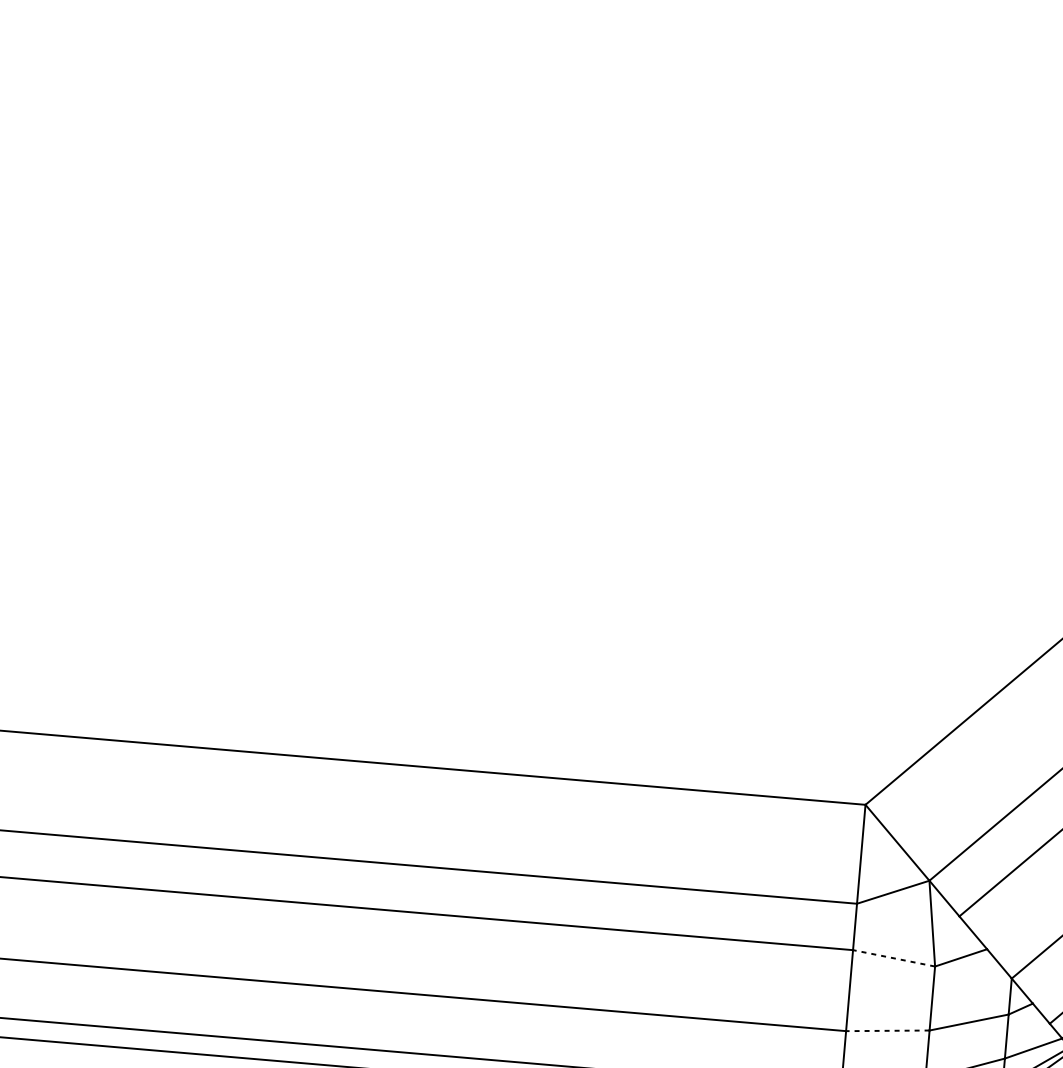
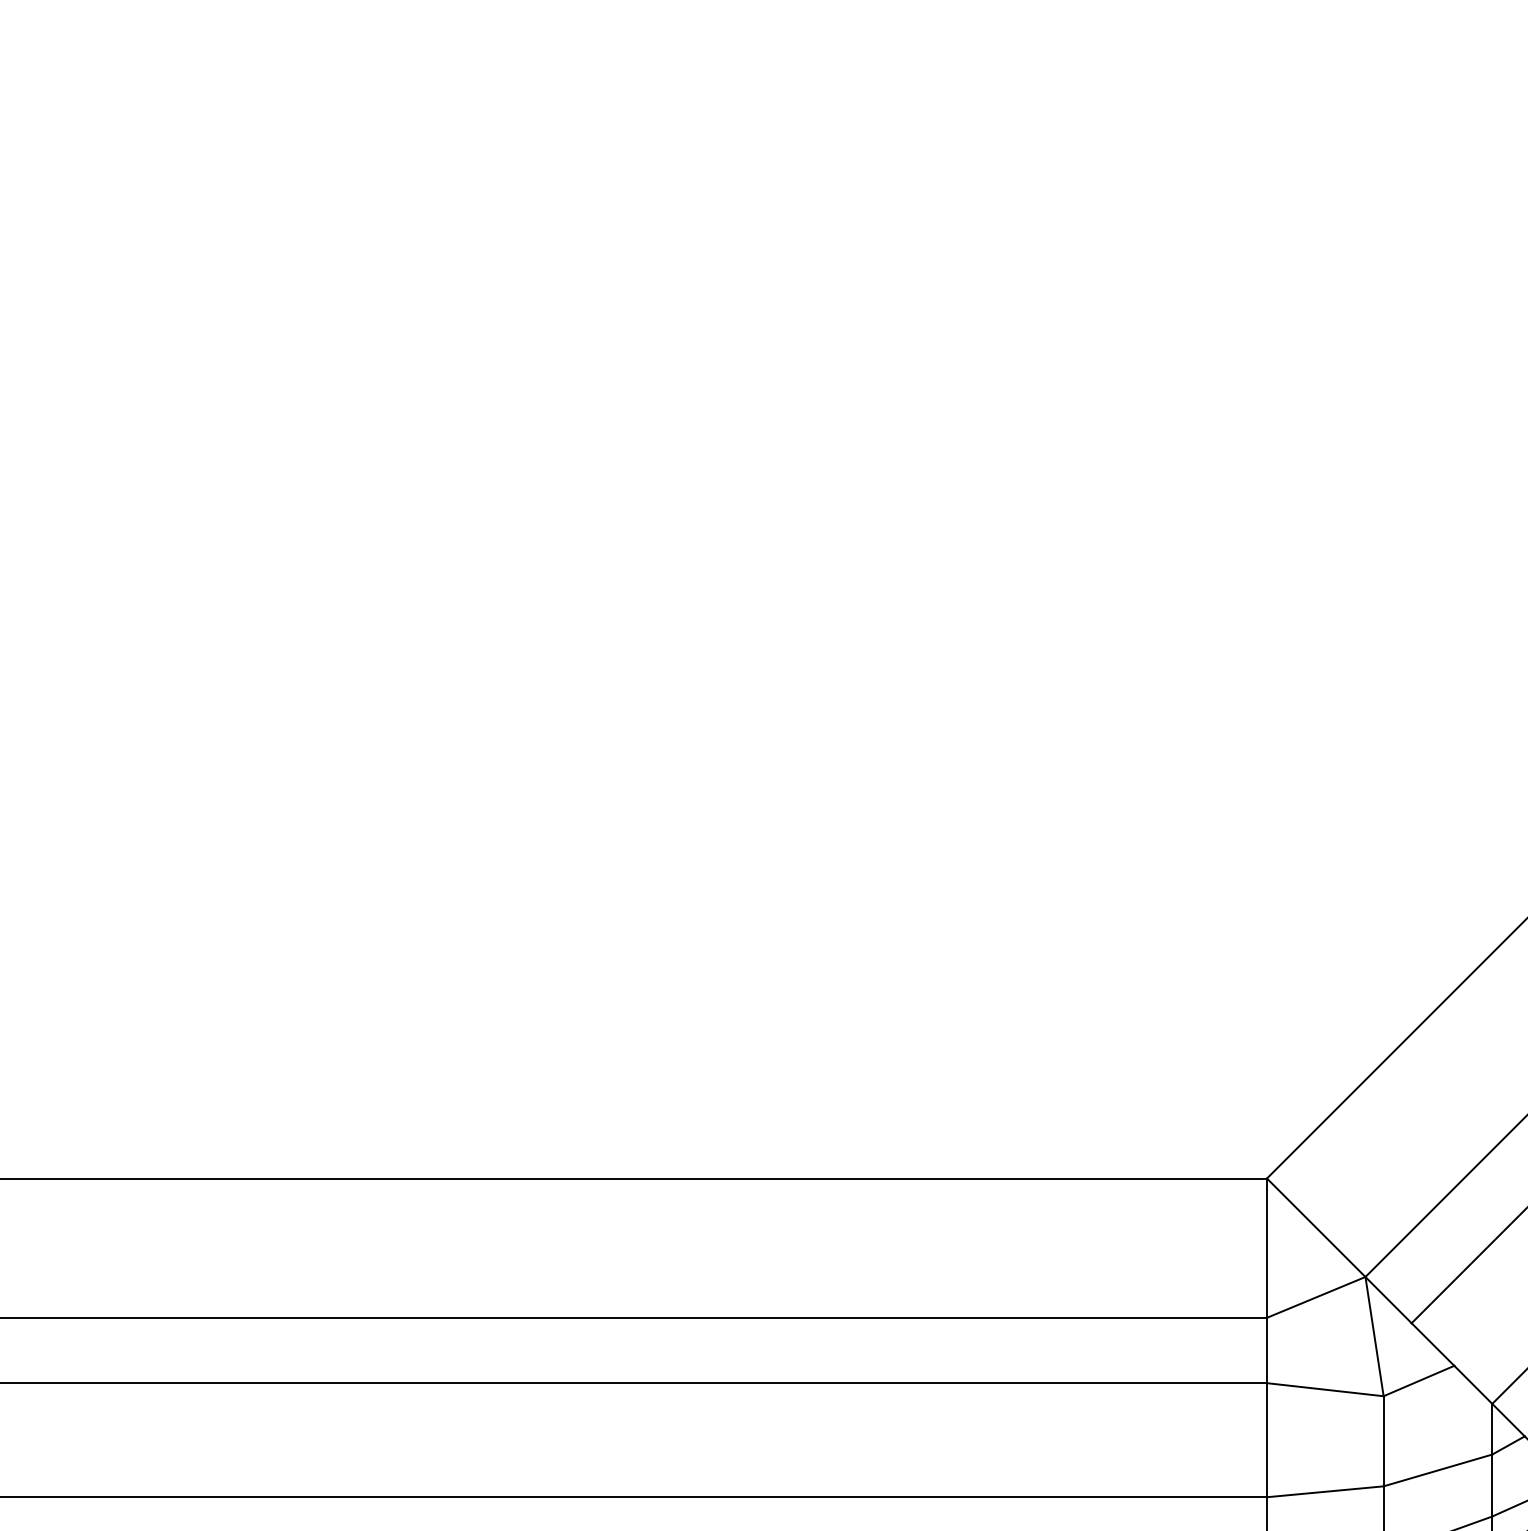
line: (894, 958) -> (1325, 1389), dashed -> solid
line: (888, 1030) -> (1325, 1491), dashed -> solid

